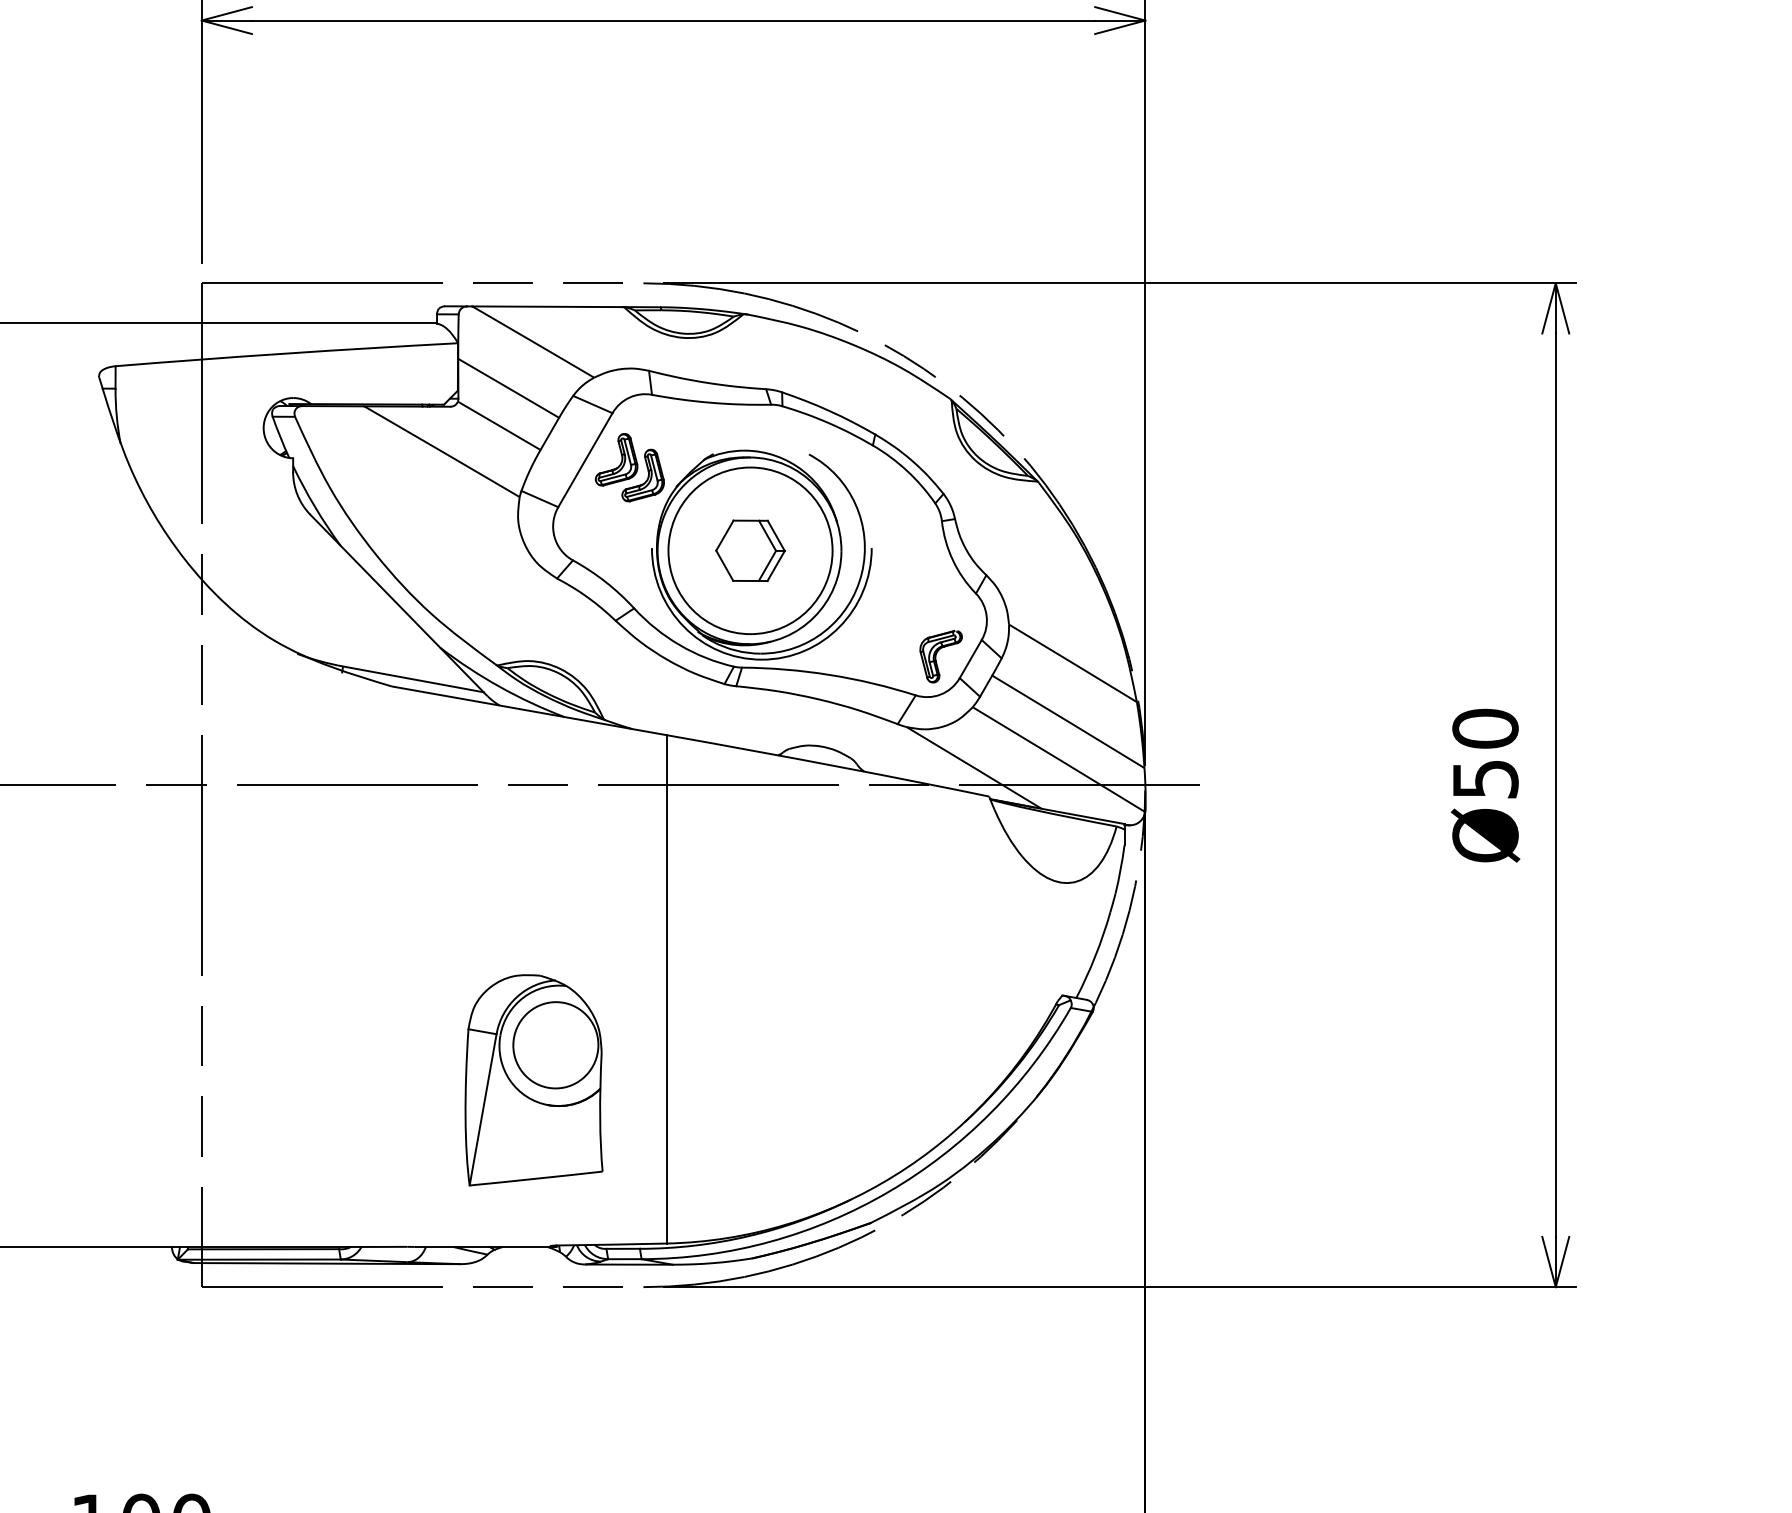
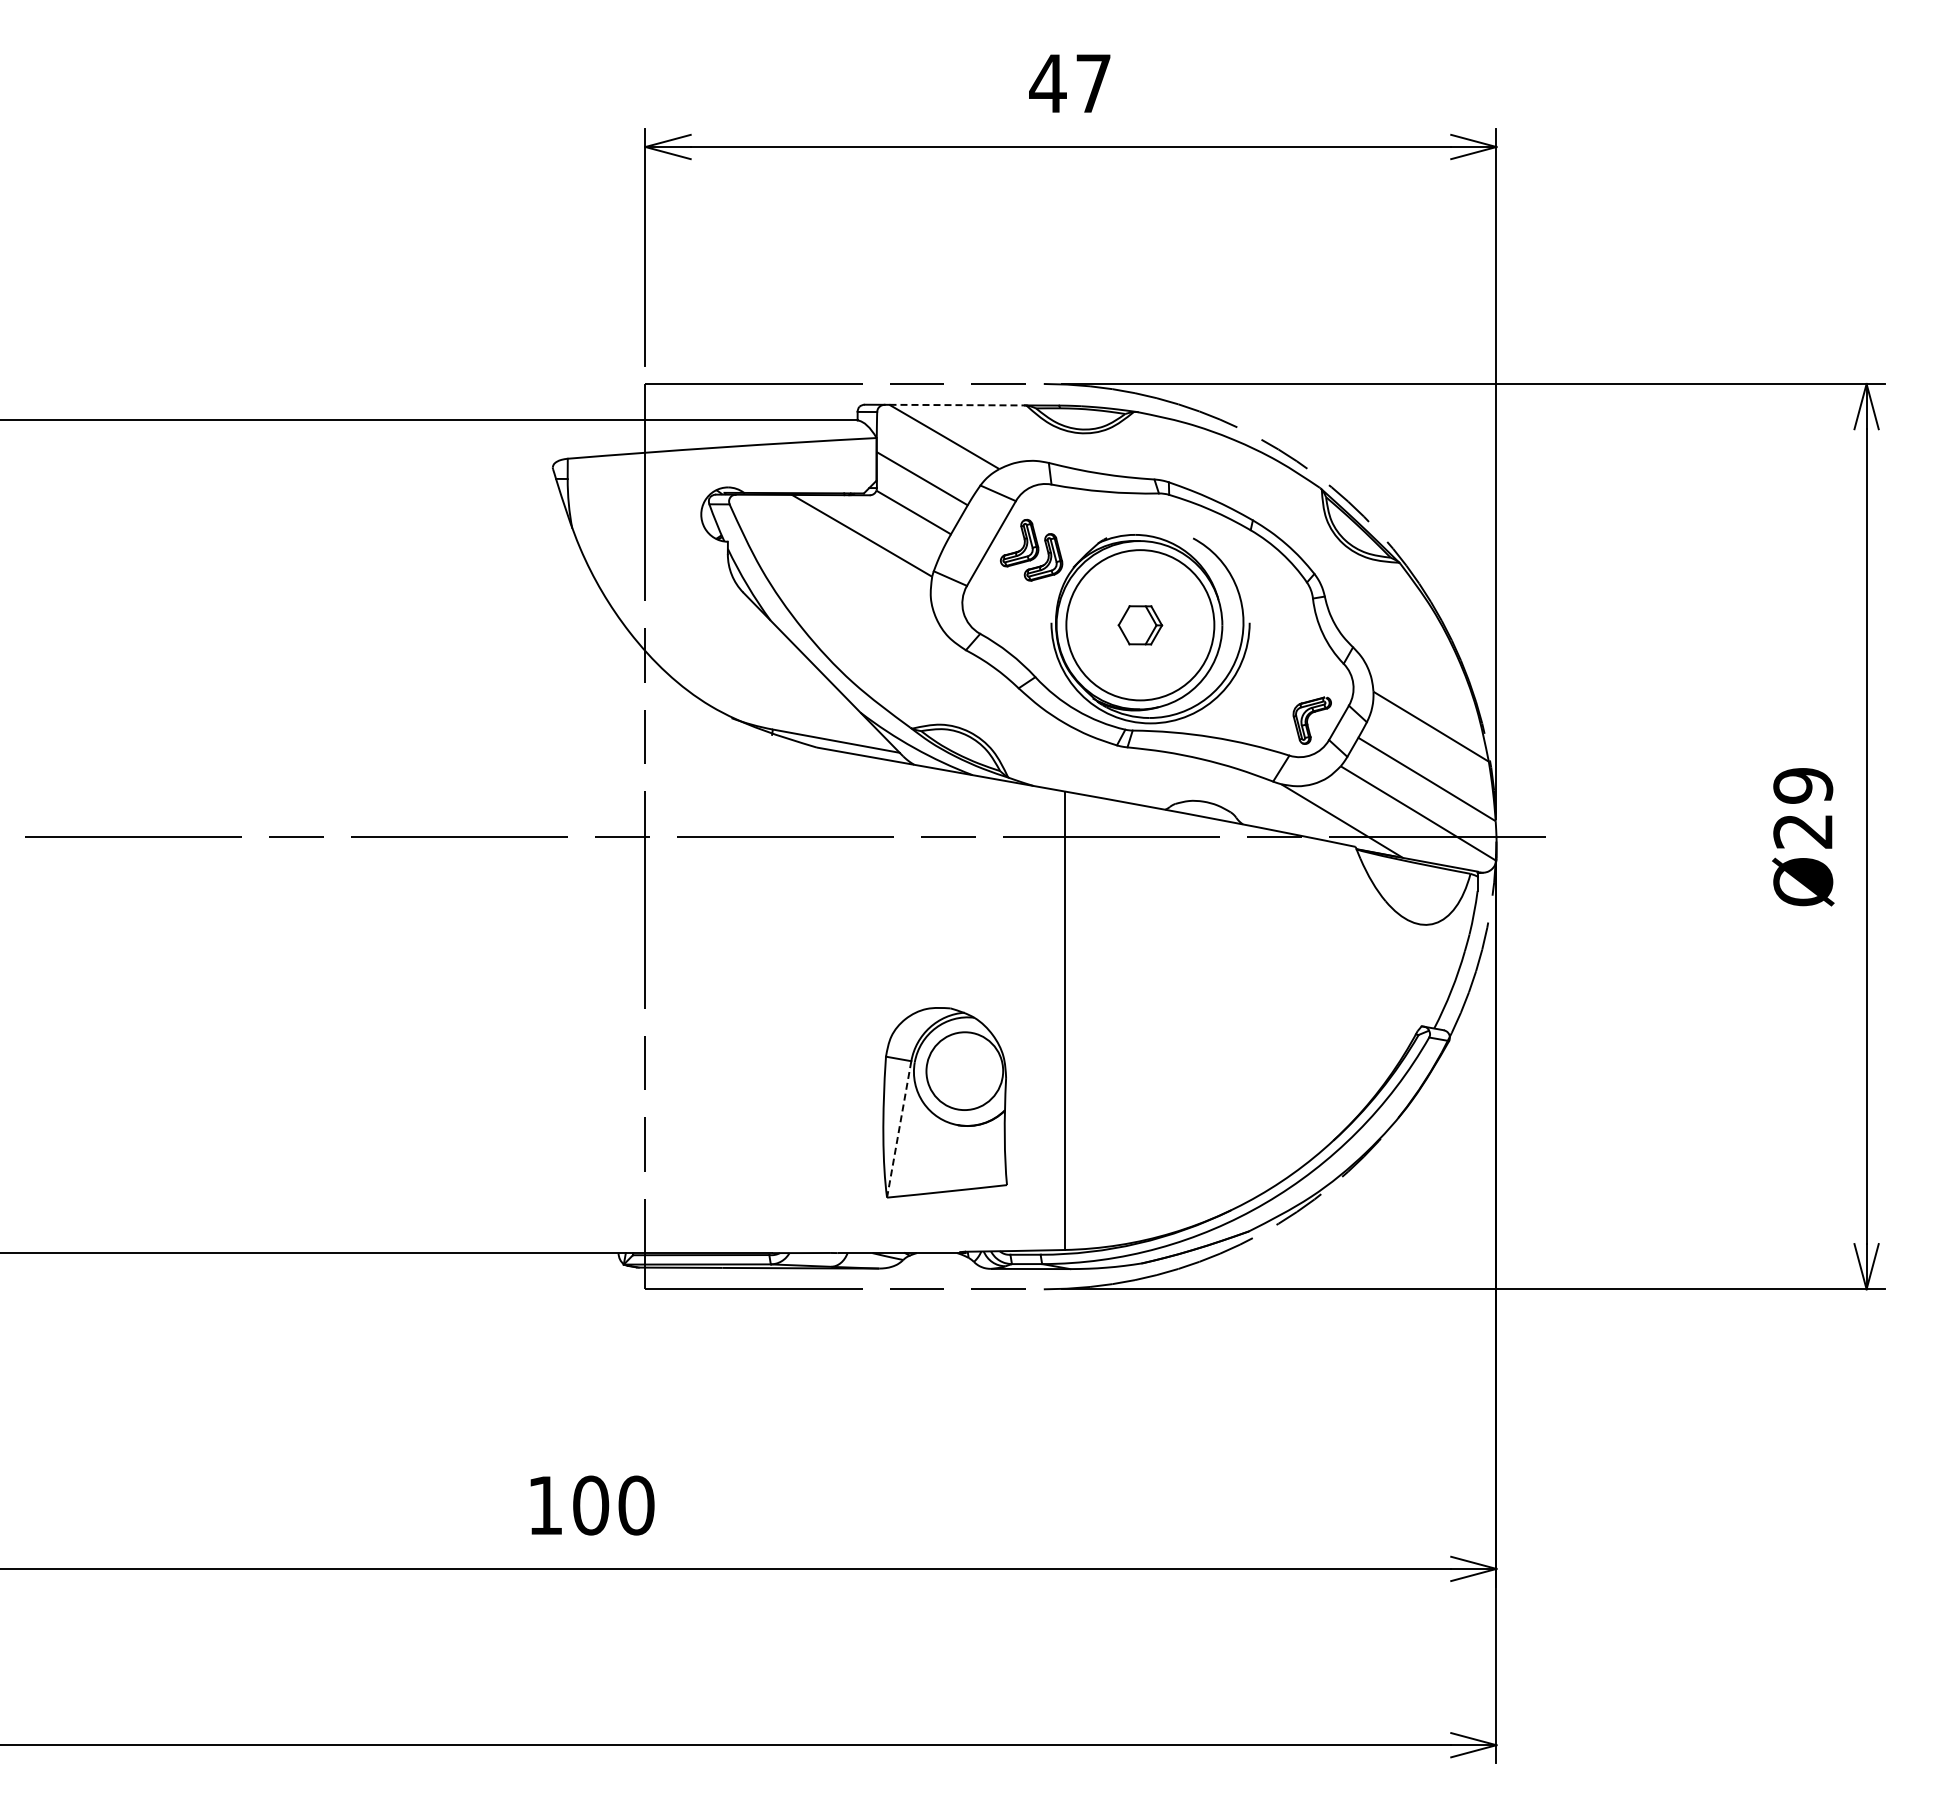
line: (547, 307) -> (957, 405), solid -> dashed
part: (750, 551) -> (1140, 625), size x0.7
text: (1485, 752) -> (1803, 807), Ø50 -> Ø29
line: (483, 1109) -> (899, 1129), solid -> dashed

